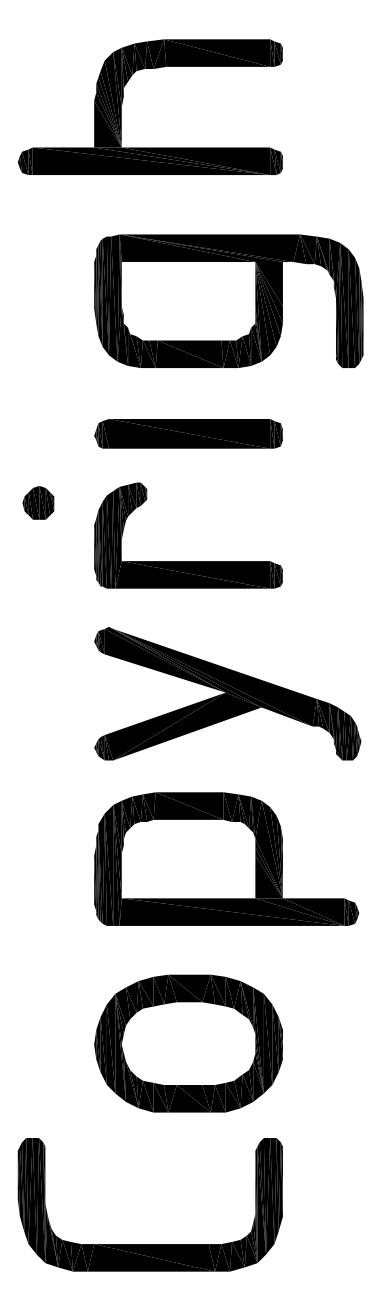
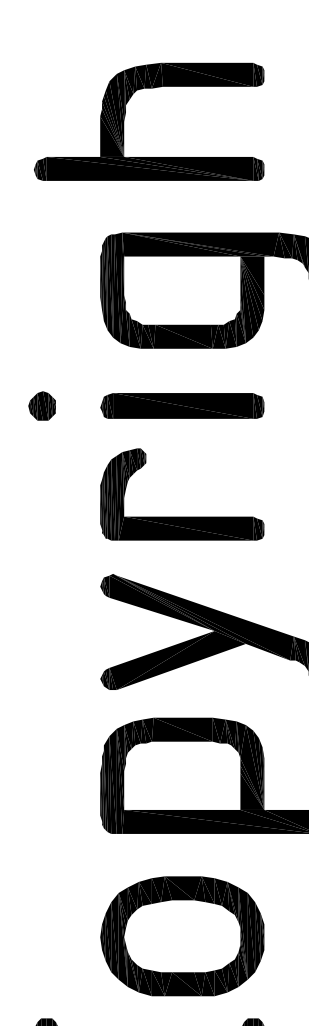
part: (38, 502) -> (42, 405), moved

